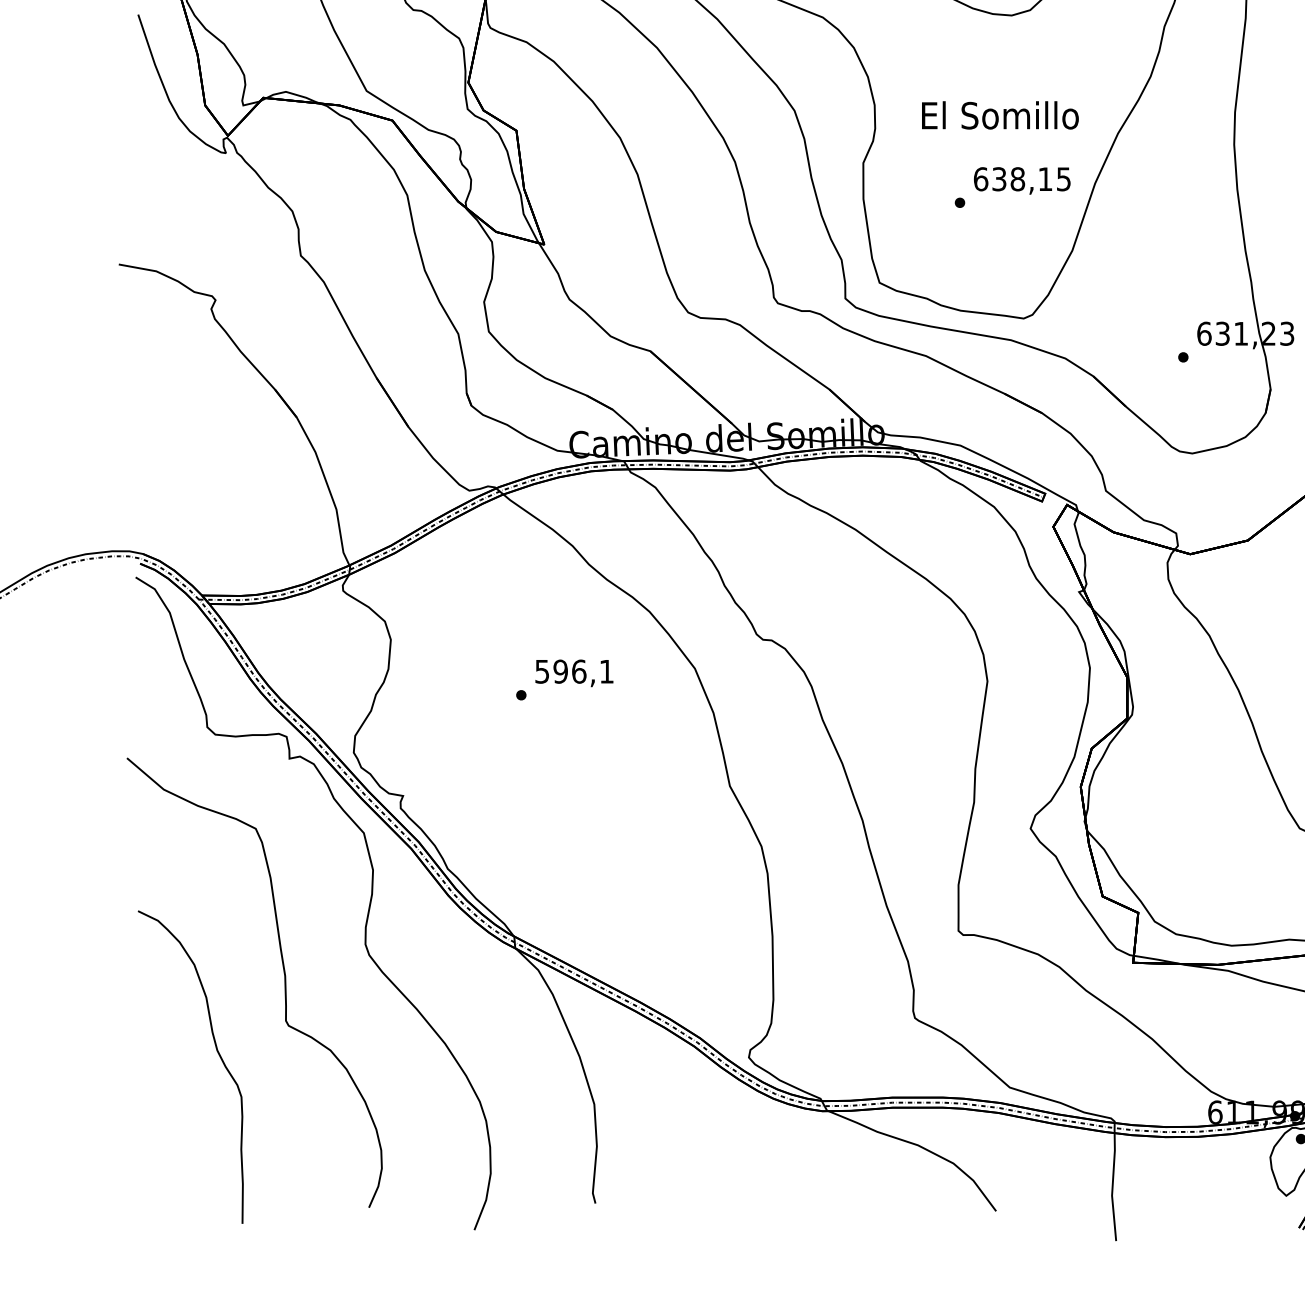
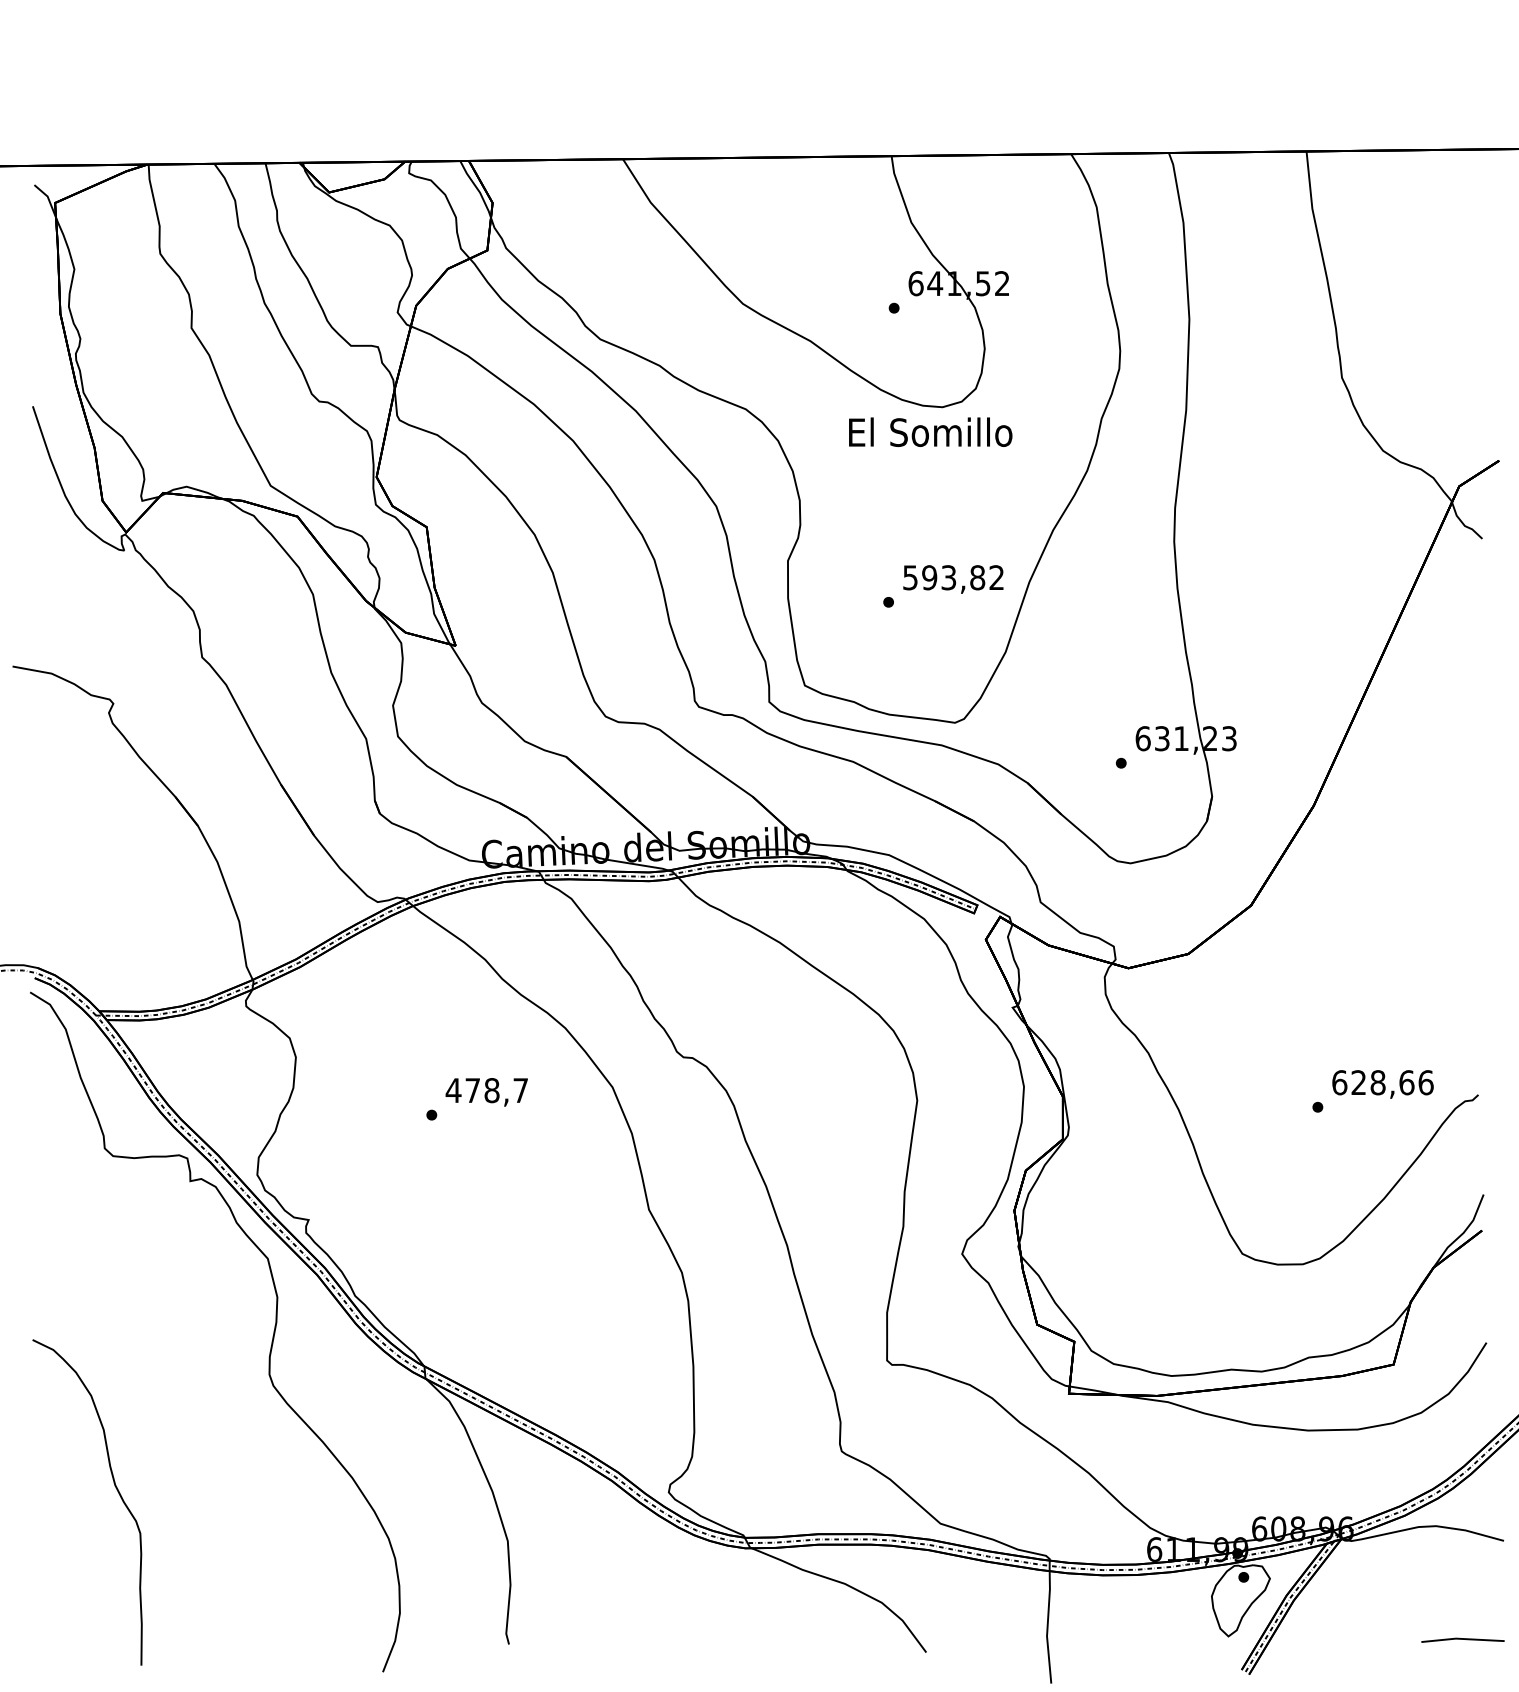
text: (1000, 114) -> (930, 431), moved
text: (1022, 179) -> (953, 577), 638,15 -> 593,82
text: (573, 671) -> (486, 1090), 596,1 -> 478,7
curve: (284, 982) -> (185, 1414), removed

